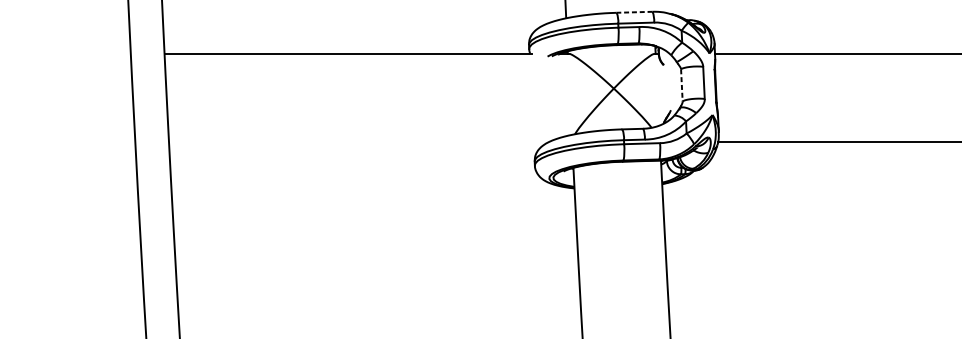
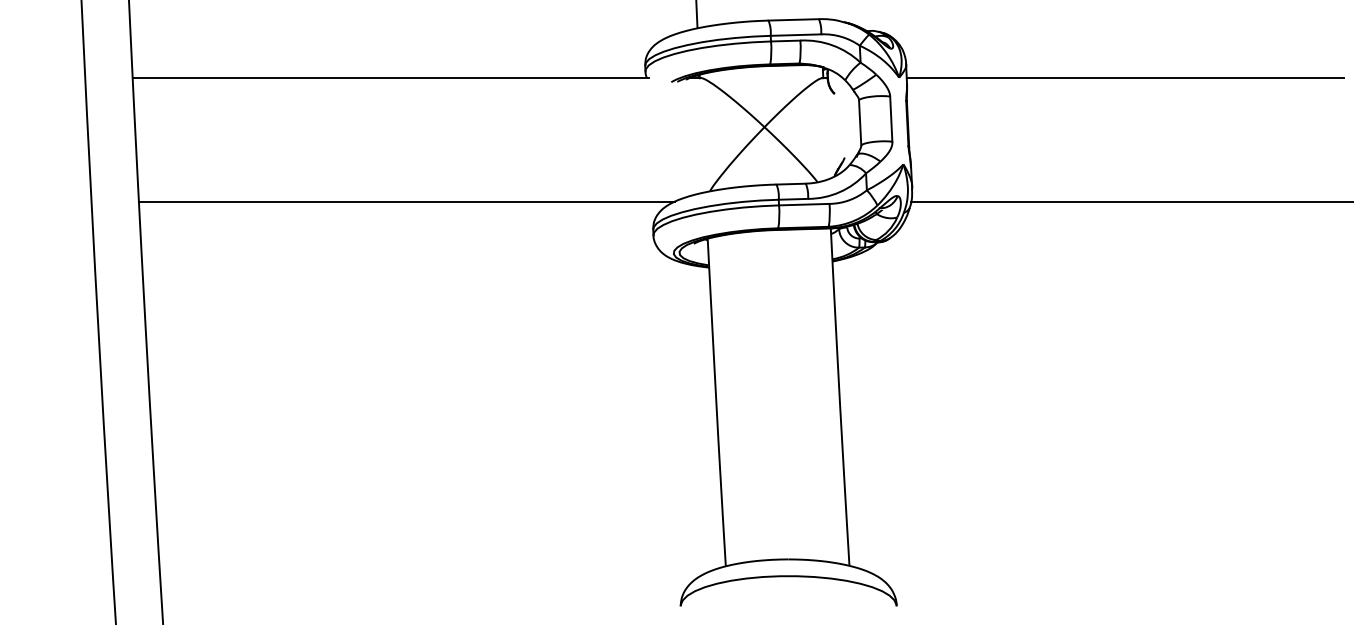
line: (634, 12) -> (793, 19), dashed -> solid
line: (682, 85) -> (860, 122), dashed -> solid
line: (359, 141) -> (406, 201), added

